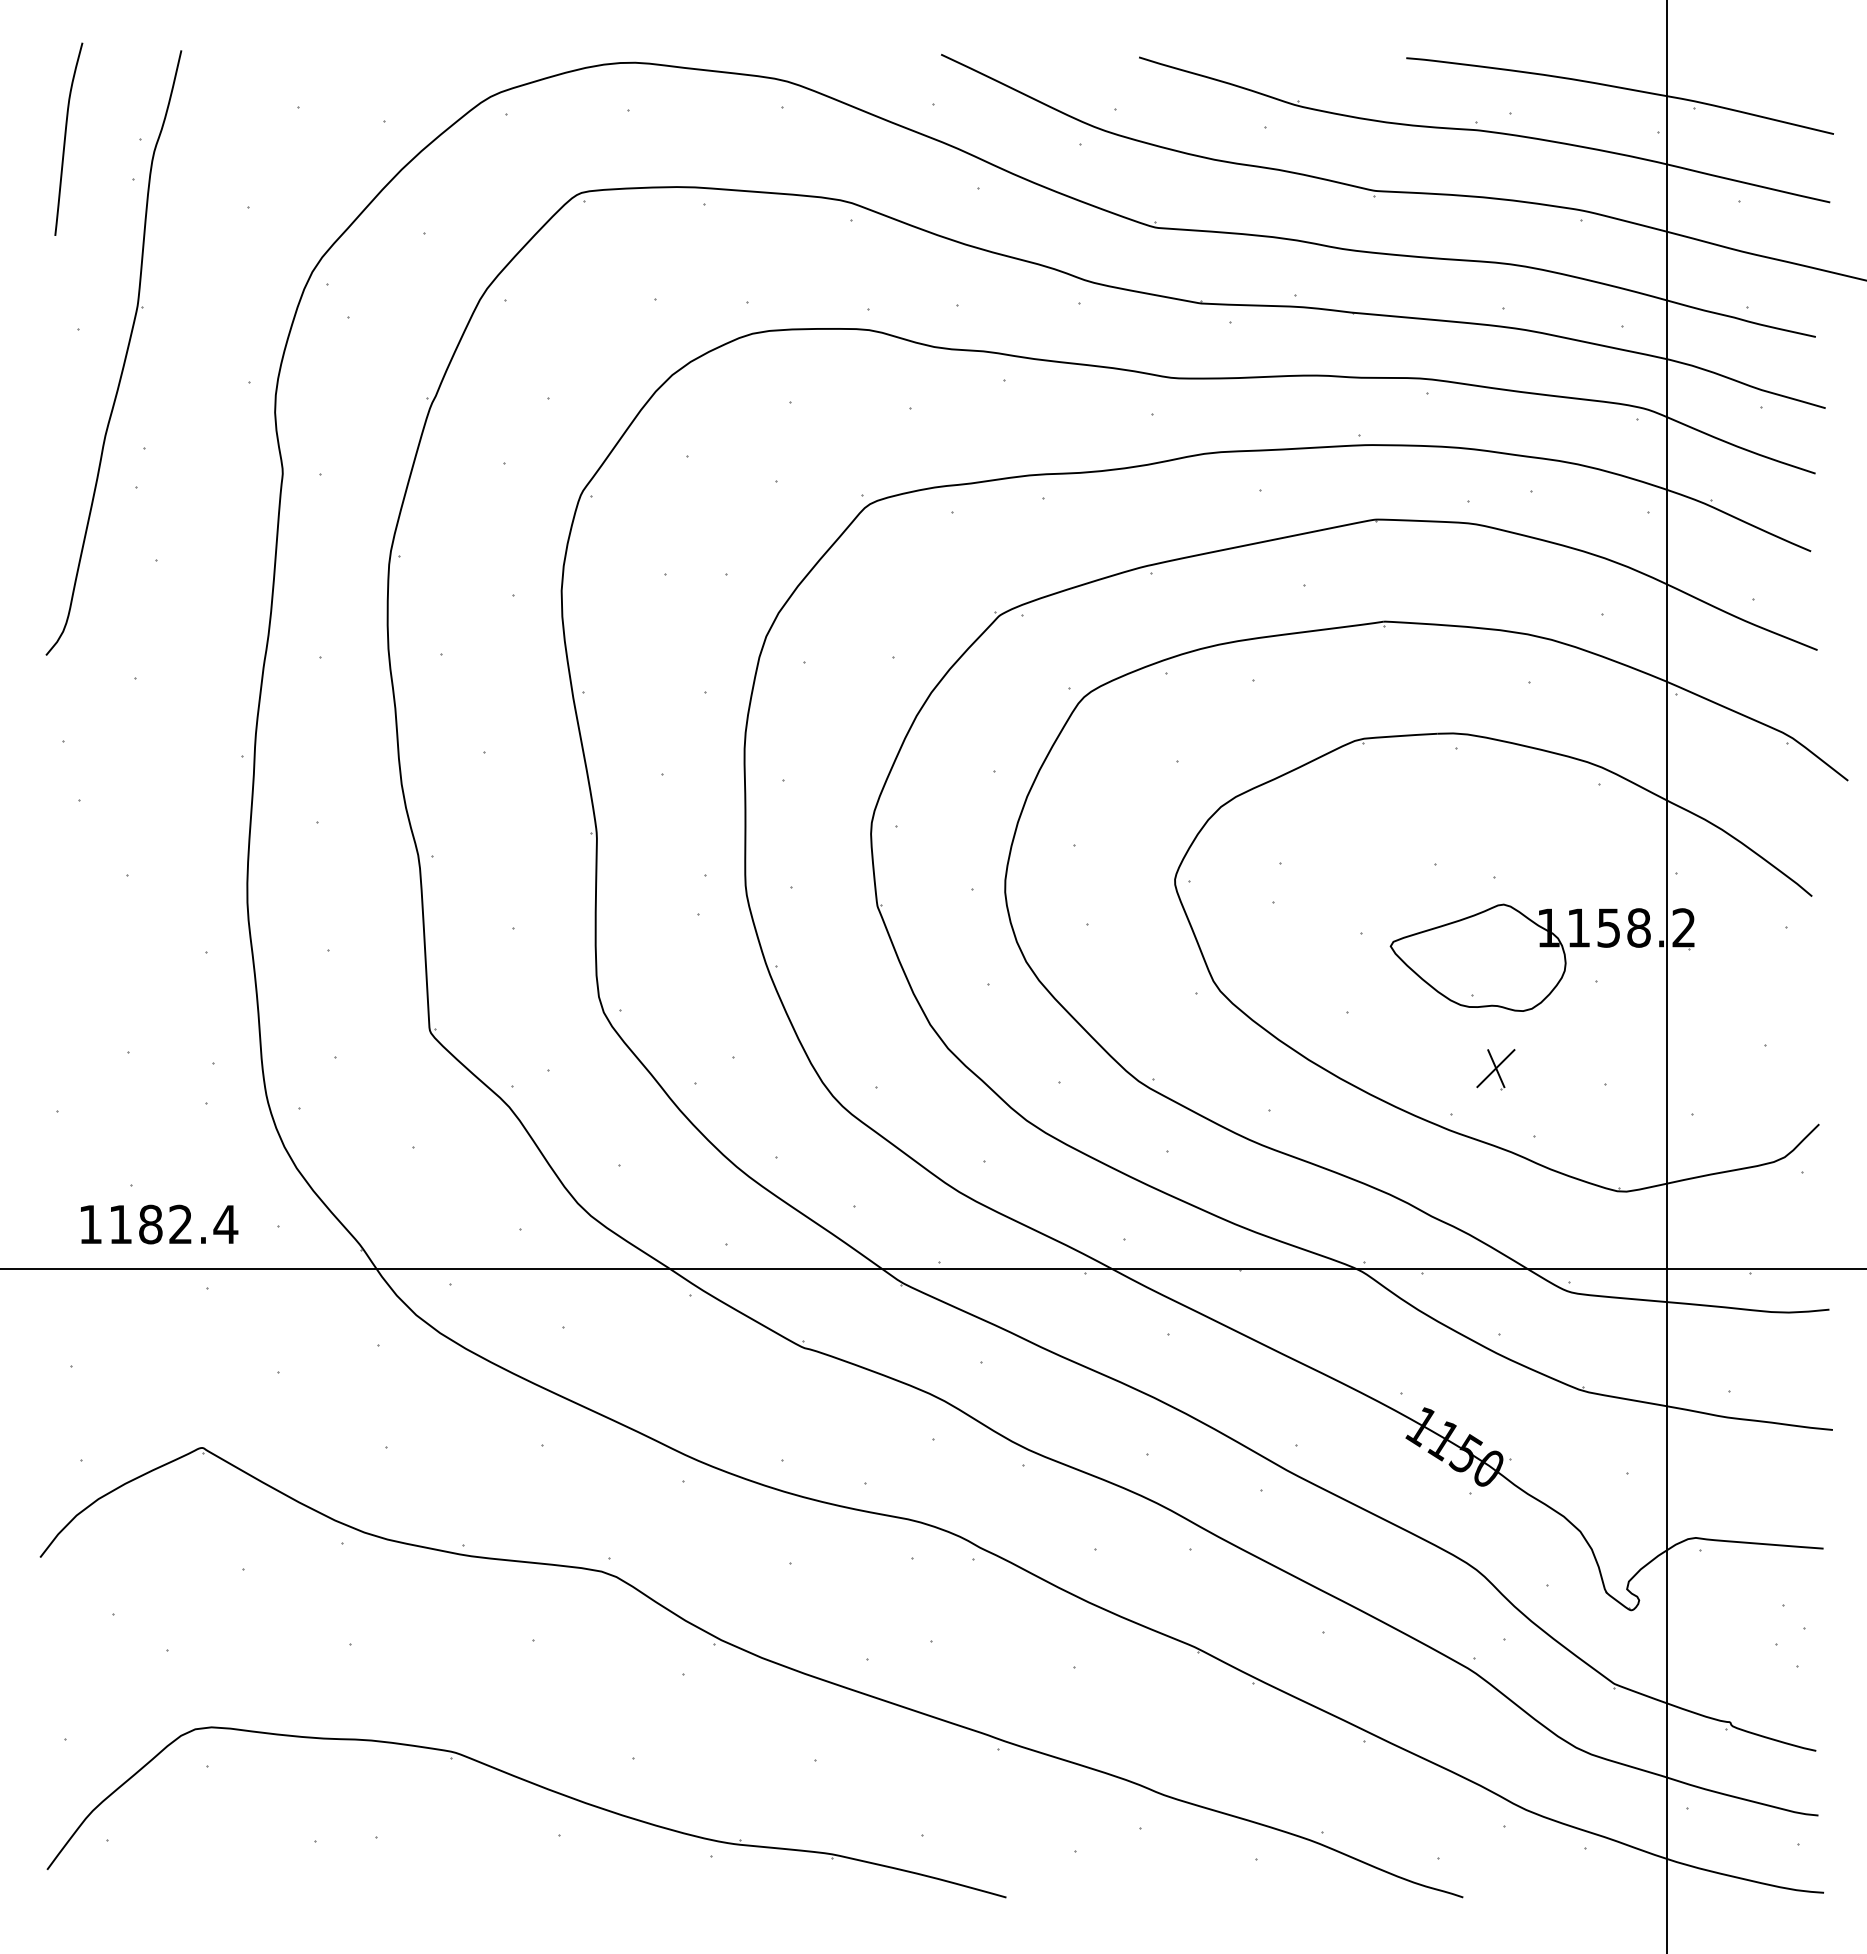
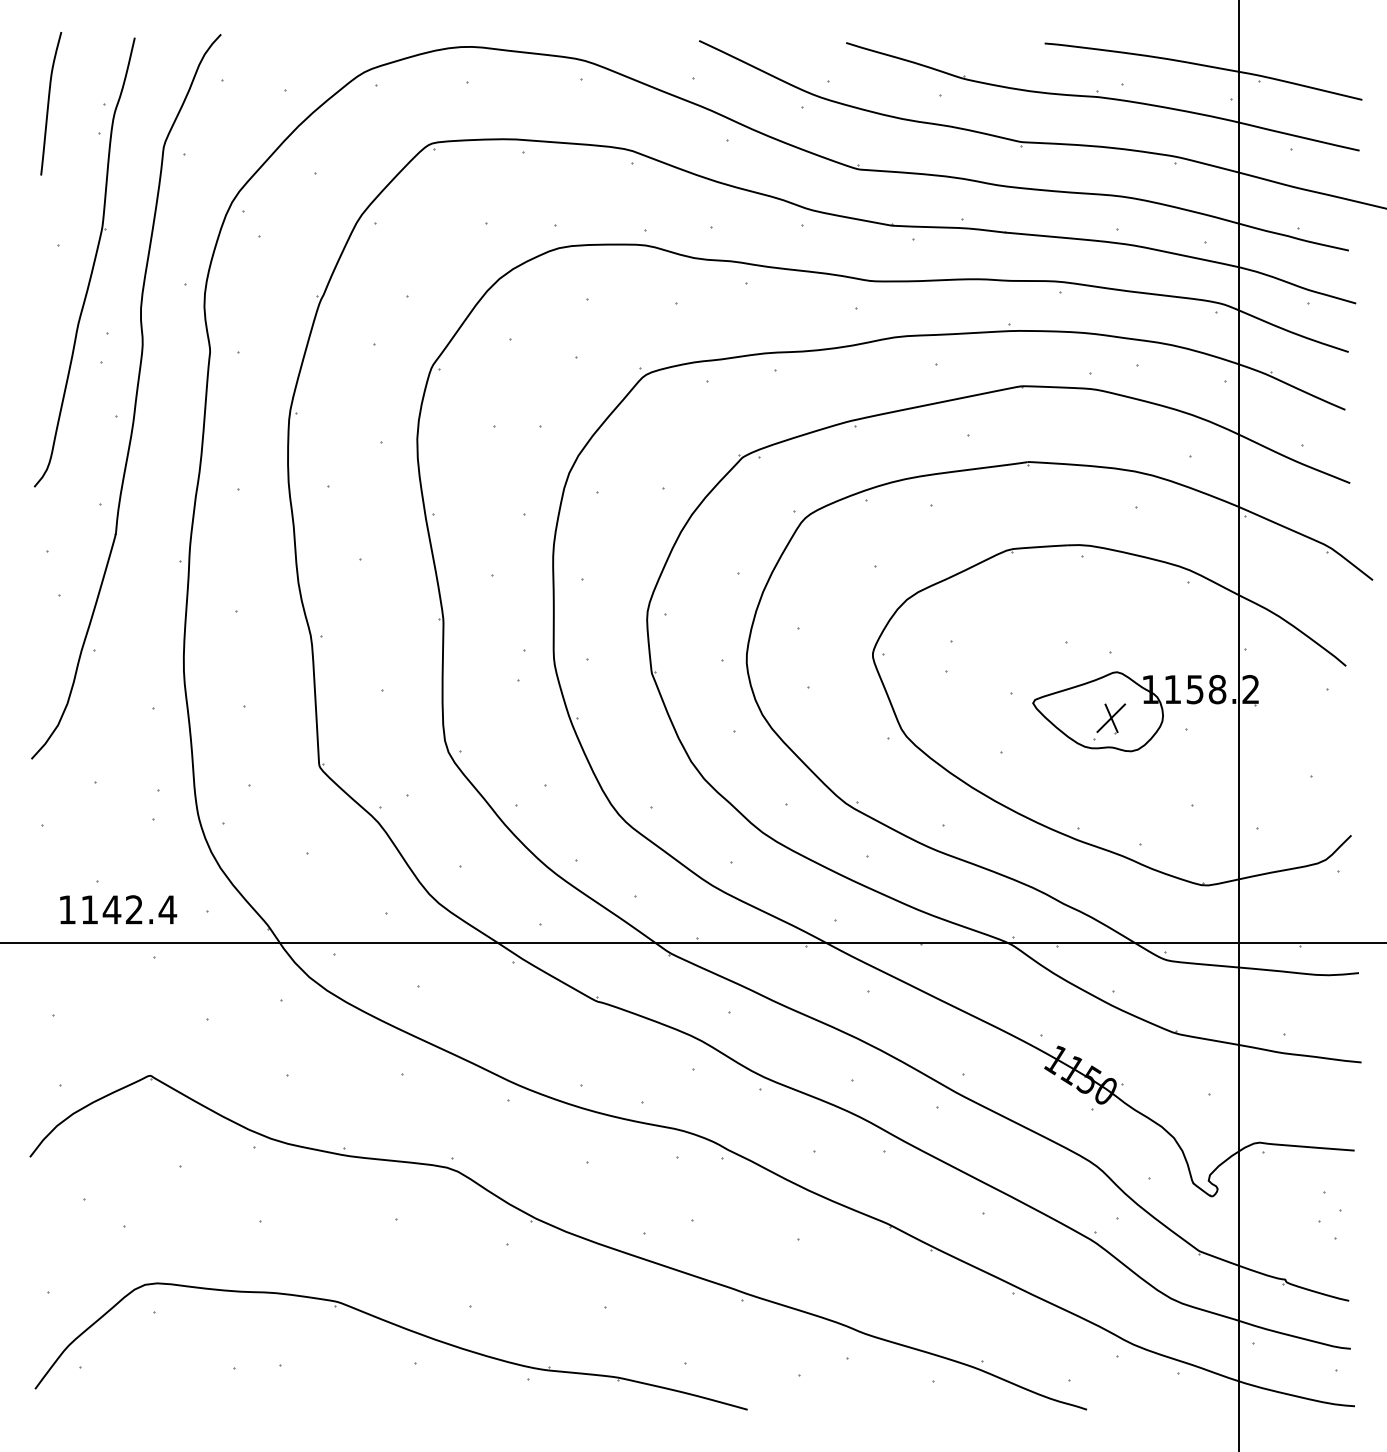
part: (182, 533) -> (135, 396), added
part: (1495, 1069) -> (1110, 718), moved
text: (150, 1224) -> (111, 909), 1182.4 -> 1142.4

